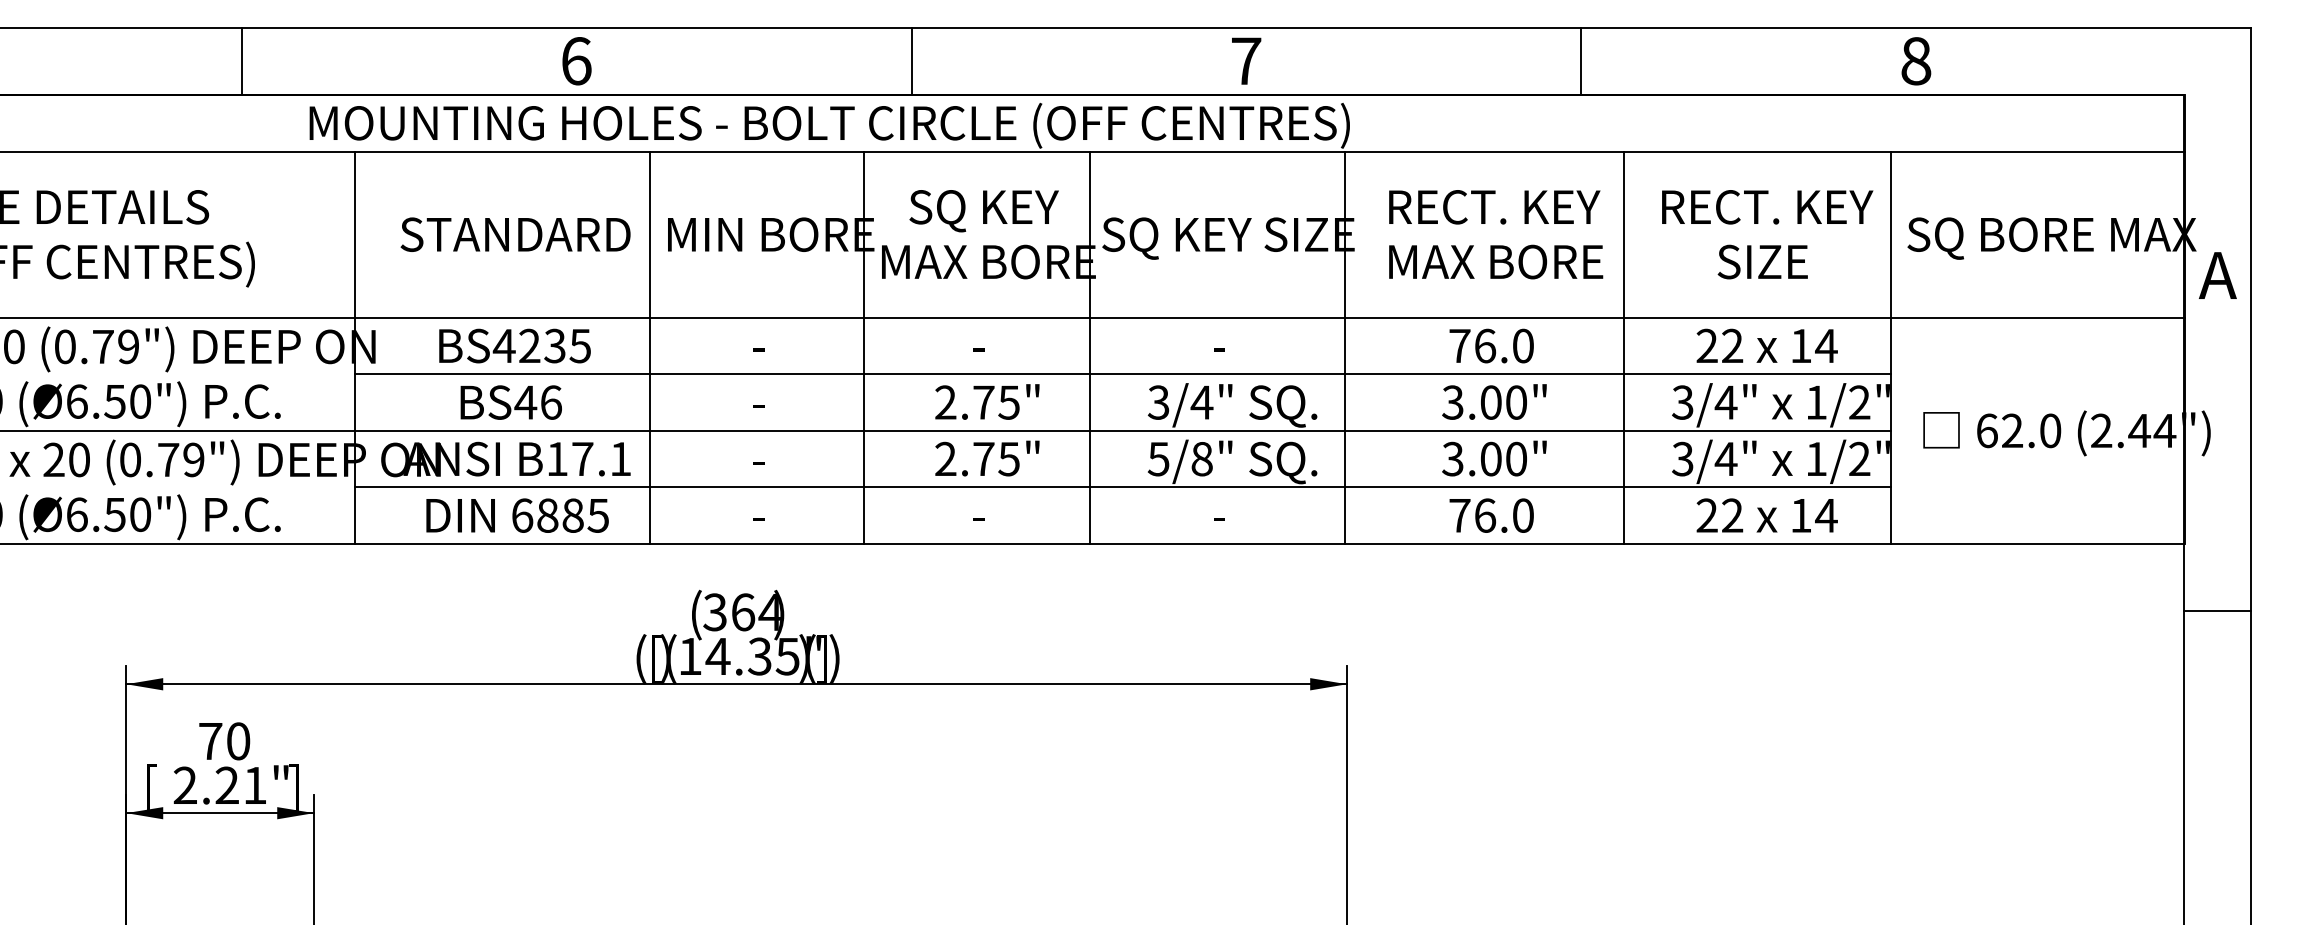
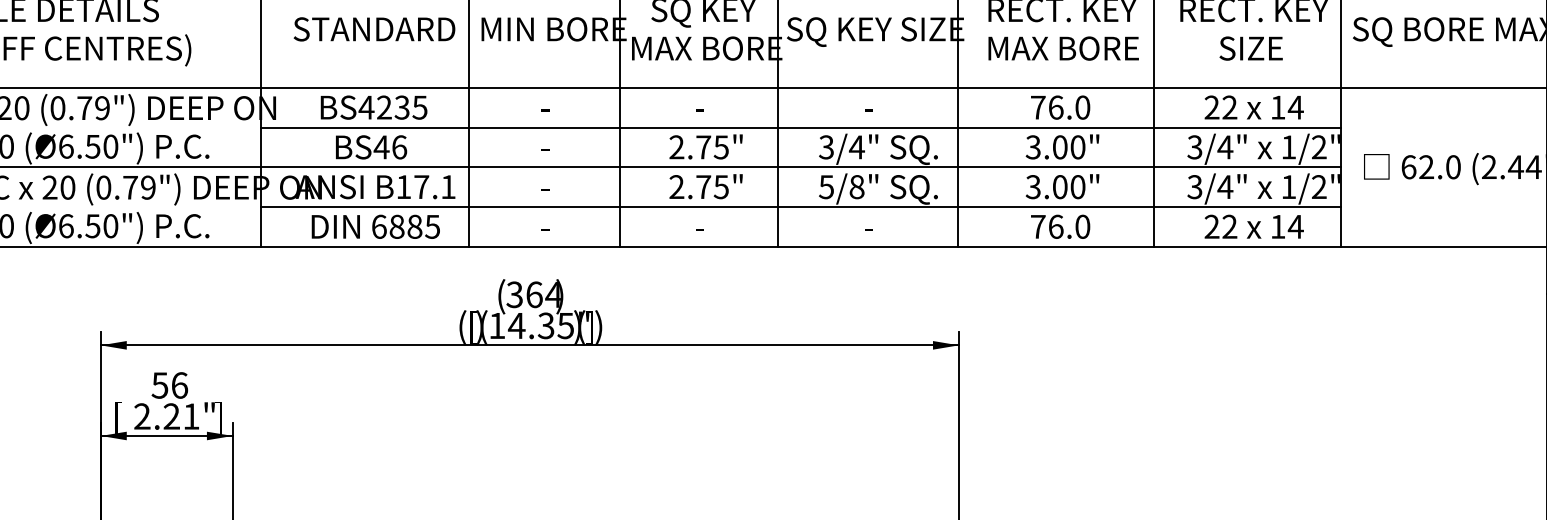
text: (224, 741) -> (169, 385), 70 -> 56

